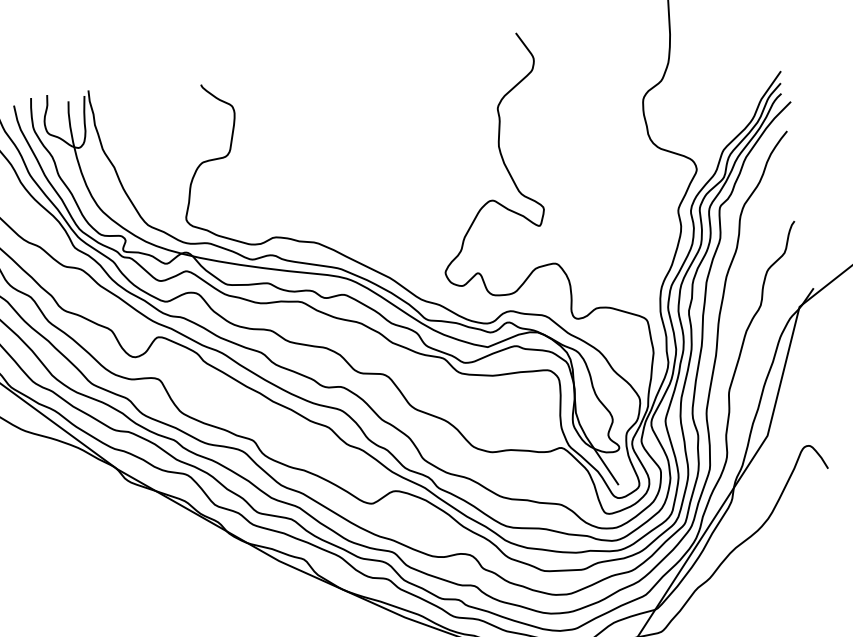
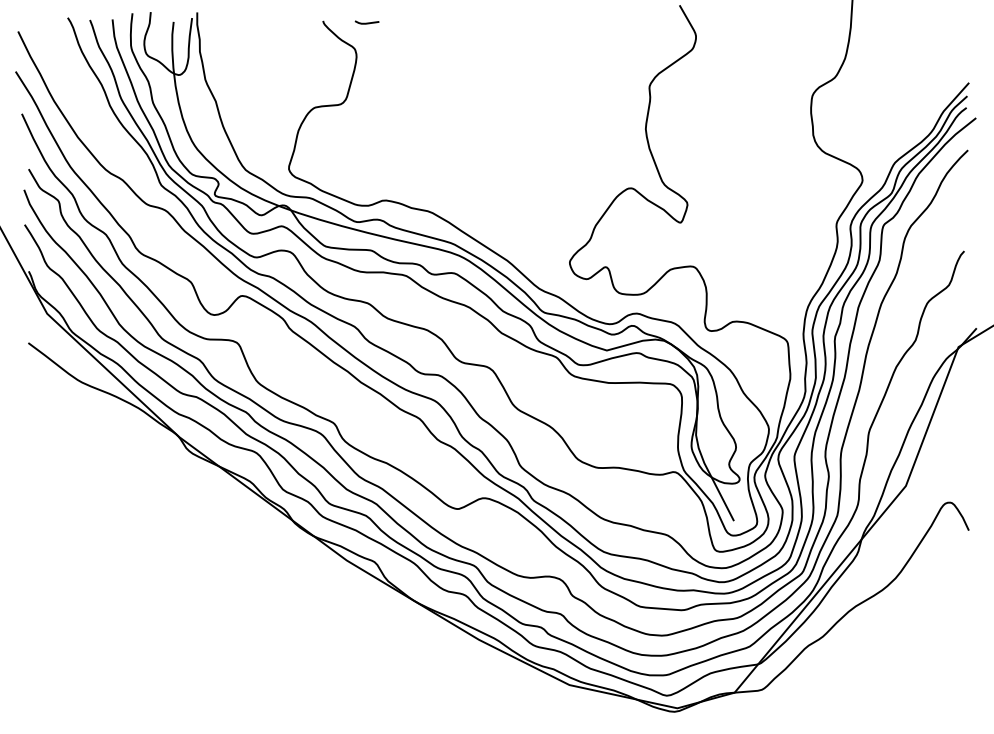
line: (239, 81) -> (366, 22), added

